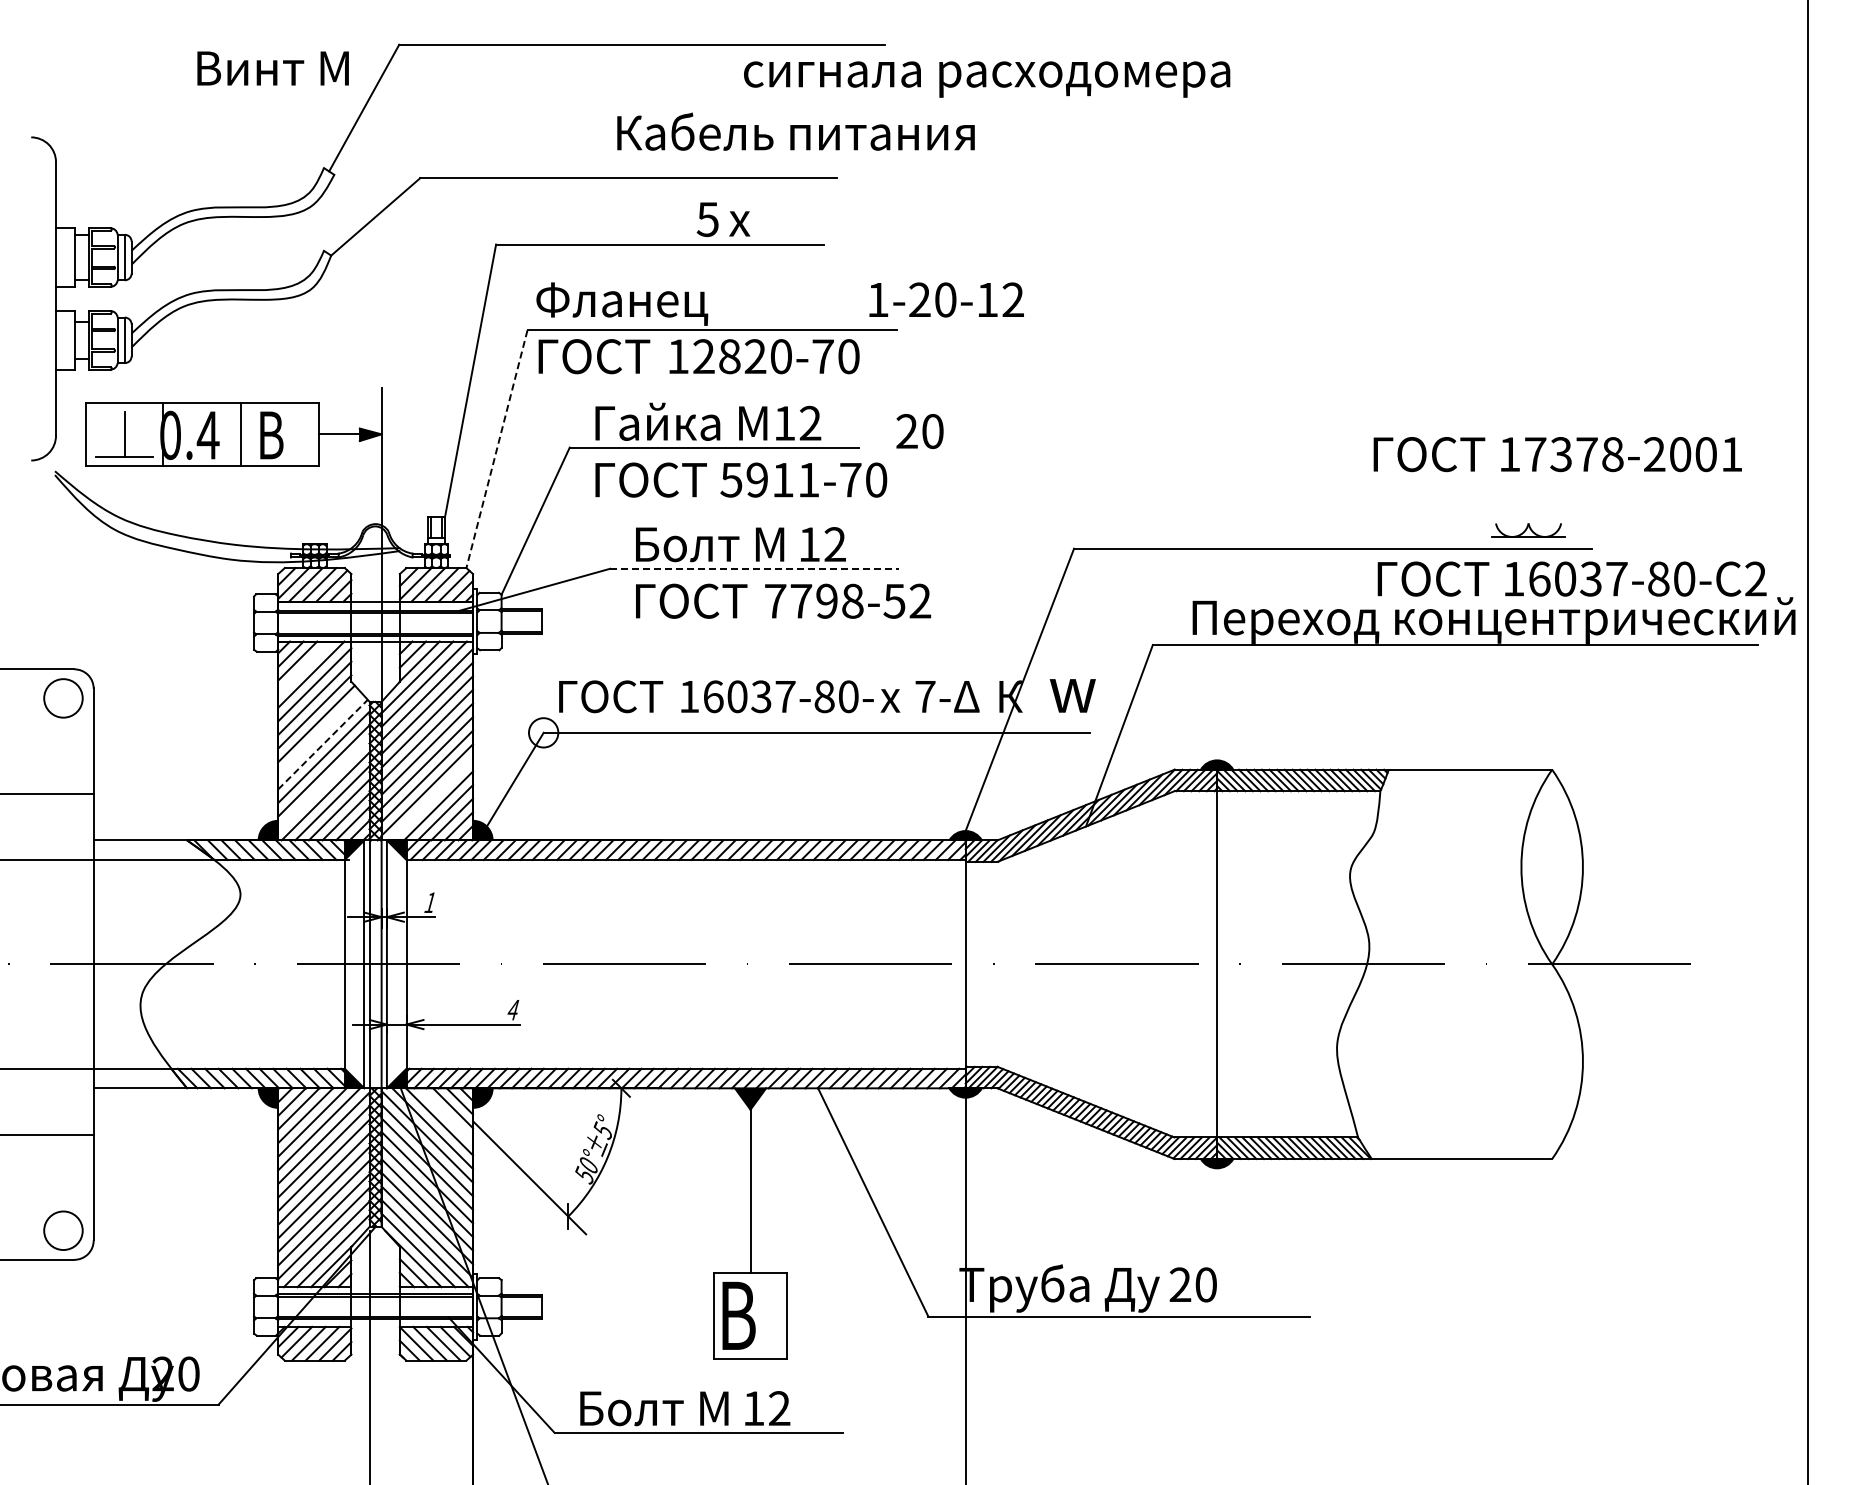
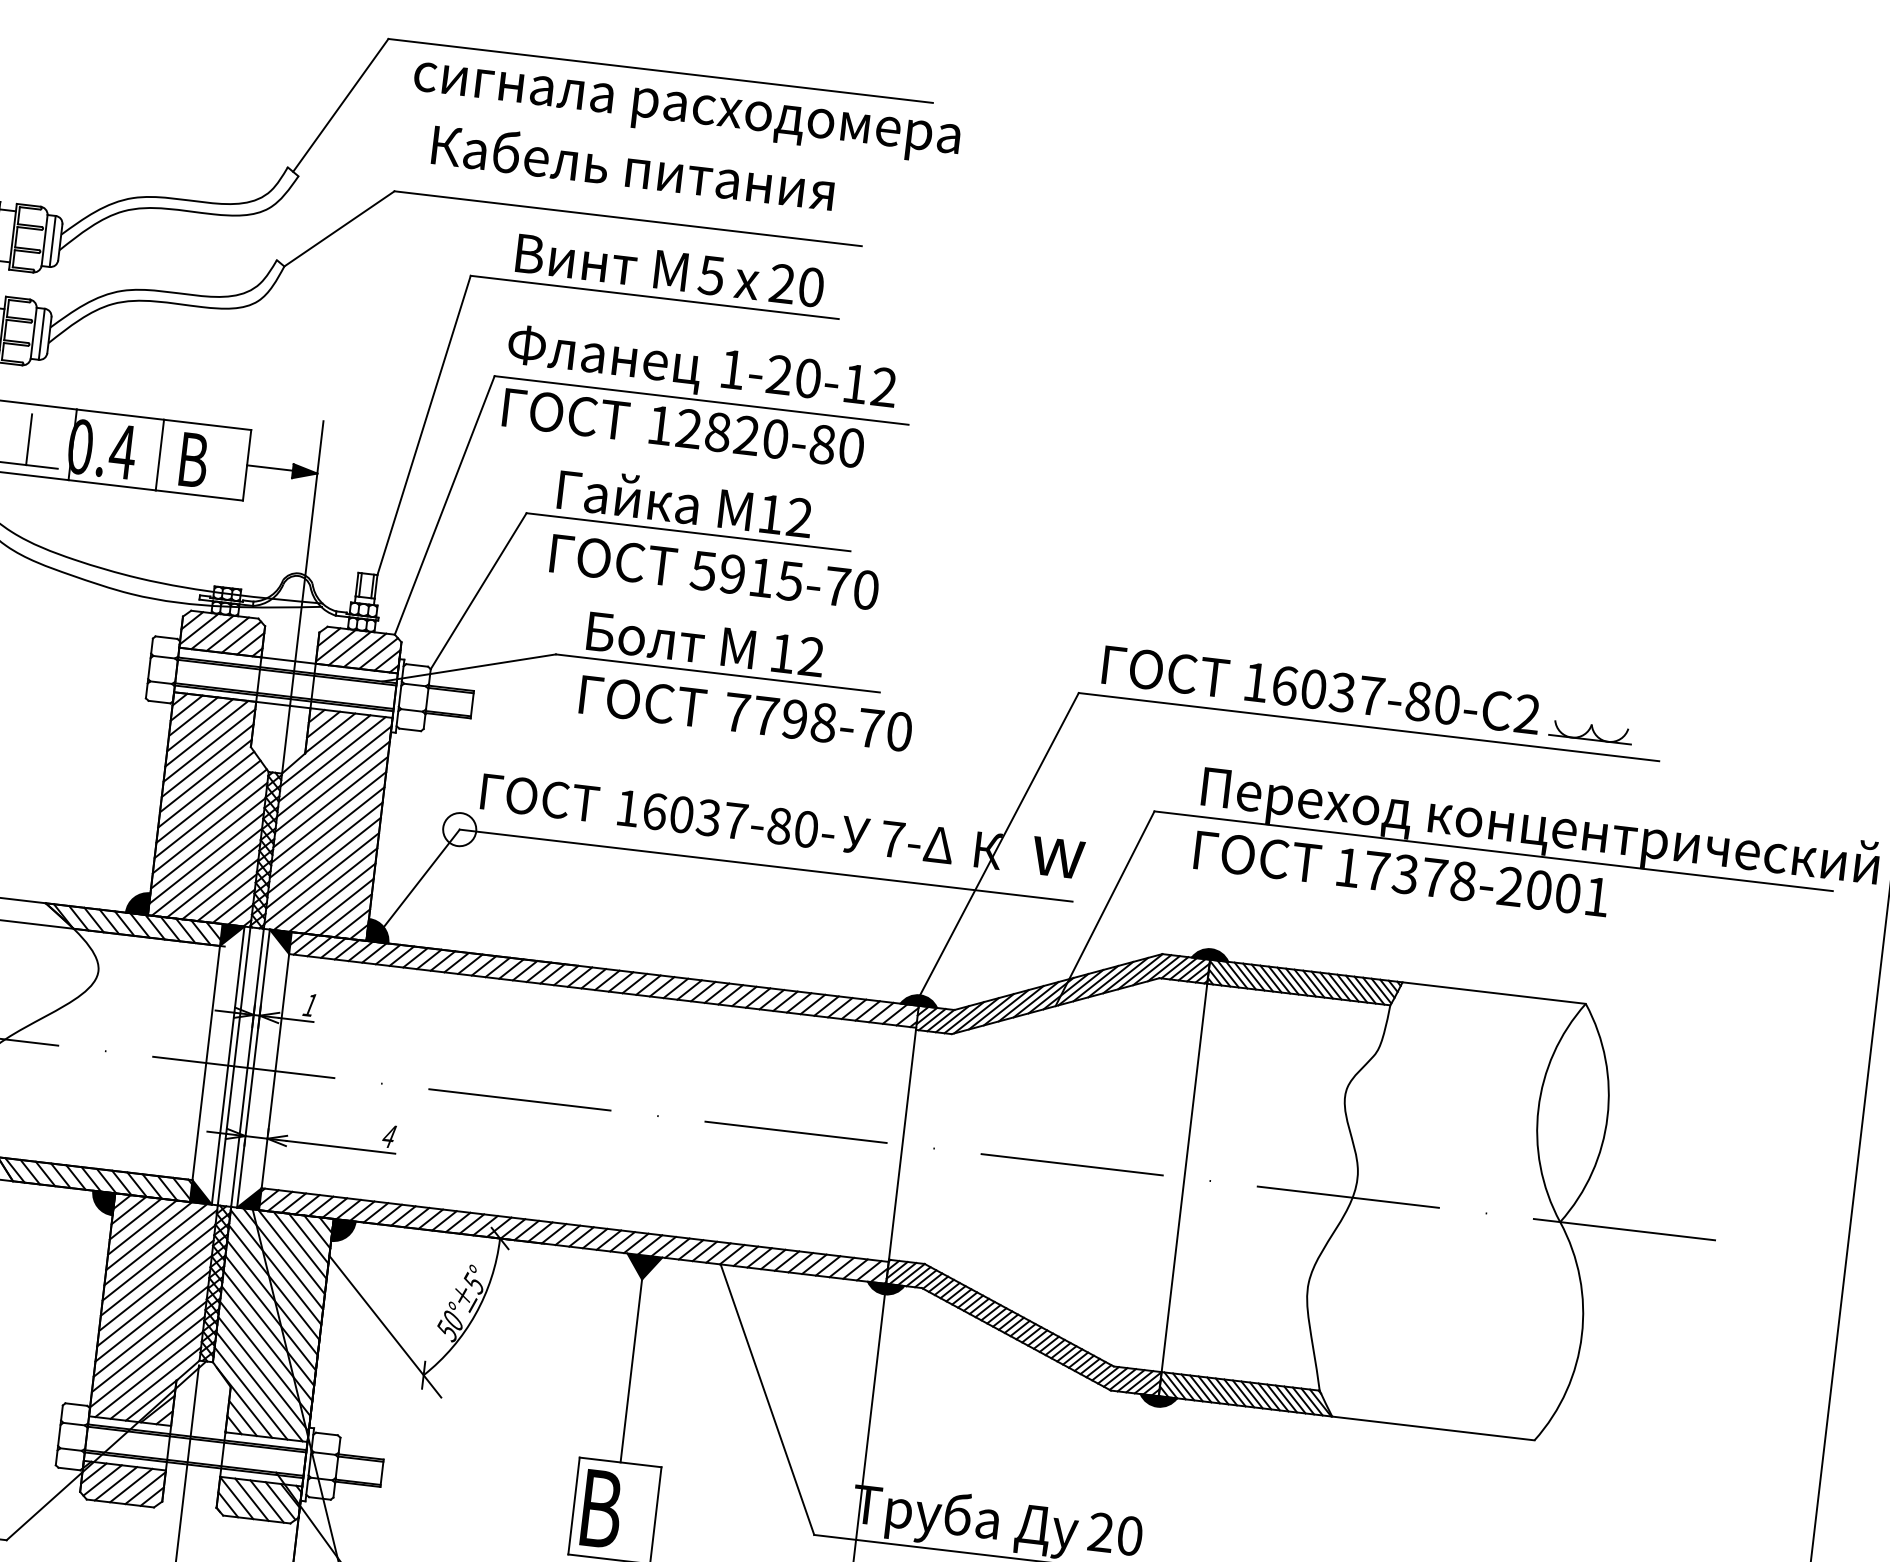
text: (272, 68) -> (601, 262), moved
text: (987, 79) -> (686, 113), moved
text: (795, 131) -> (632, 166), moved
text: (946, 299) -> (809, 378), moved
text: (822, 356) -> (822, 444), 12820-70 -> 12820-80
text: (919, 431) -> (796, 285), moved
line: (496, 449) -> (444, 505), dashed -> solid
text: (1557, 454) -> (1401, 873), moved
text: (808, 480) -> (789, 581), 5911-70 -> 5915-70
line: (755, 568) -> (718, 673), dashed -> solid
text: (1571, 578) -> (1320, 689), moved
text: (907, 600) -> (885, 729), 7798-52 -> 7798-70
line: (304, 667) -> (200, 724), added
text: (892, 697) -> (855, 835), х -> У
line: (319, 733) -> (208, 800), added
line: (323, 744) -> (211, 813), dashed -> solid
line: (323, 784) -> (206, 858), added
line: (431, 798) -> (325, 888), added
line: (446, 1114) -> (300, 1244), added

